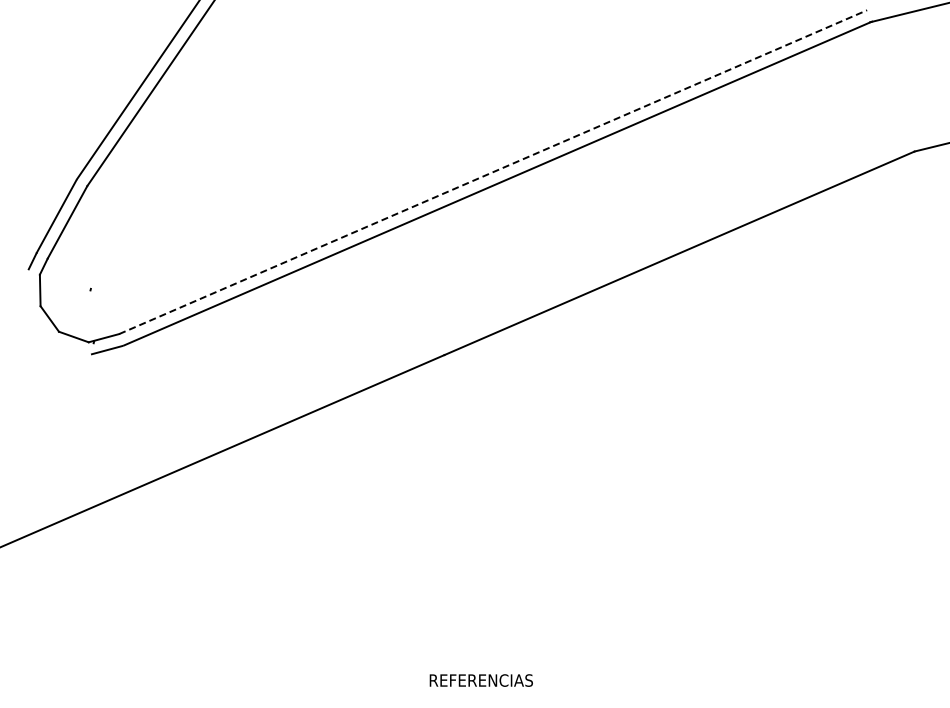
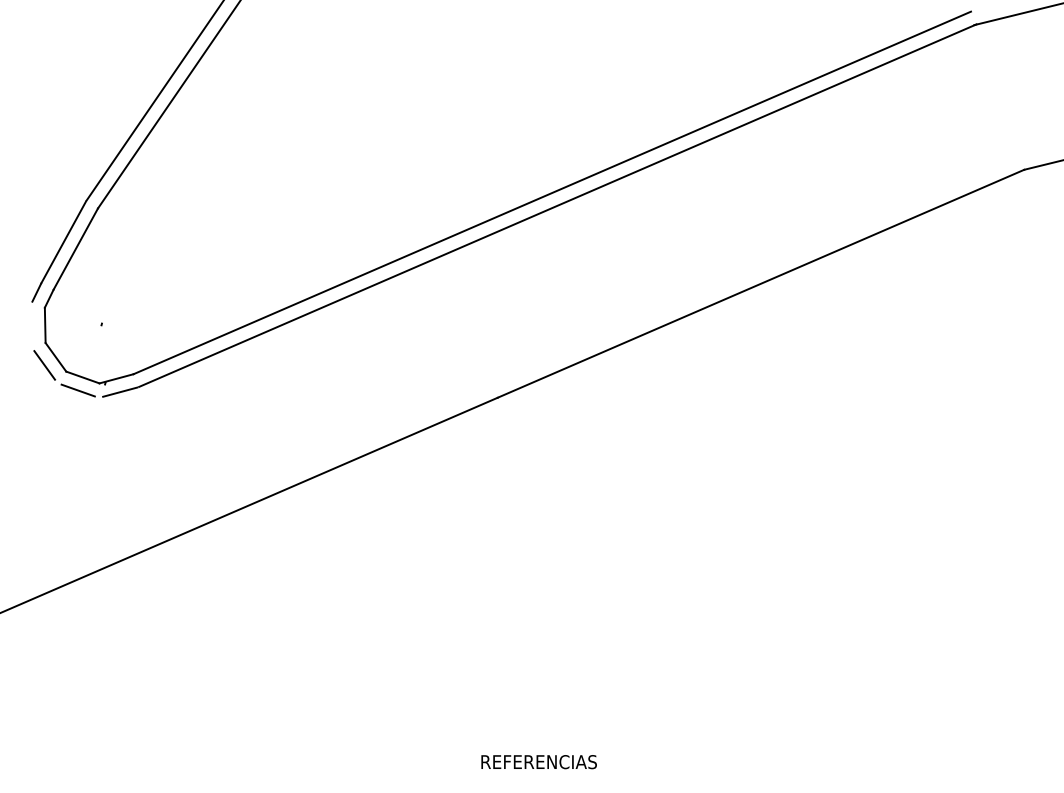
line: (493, 172) -> (552, 193), dashed -> solid
line: (39, 326) -> (44, 365), added
line: (69, 348) -> (78, 390), added

